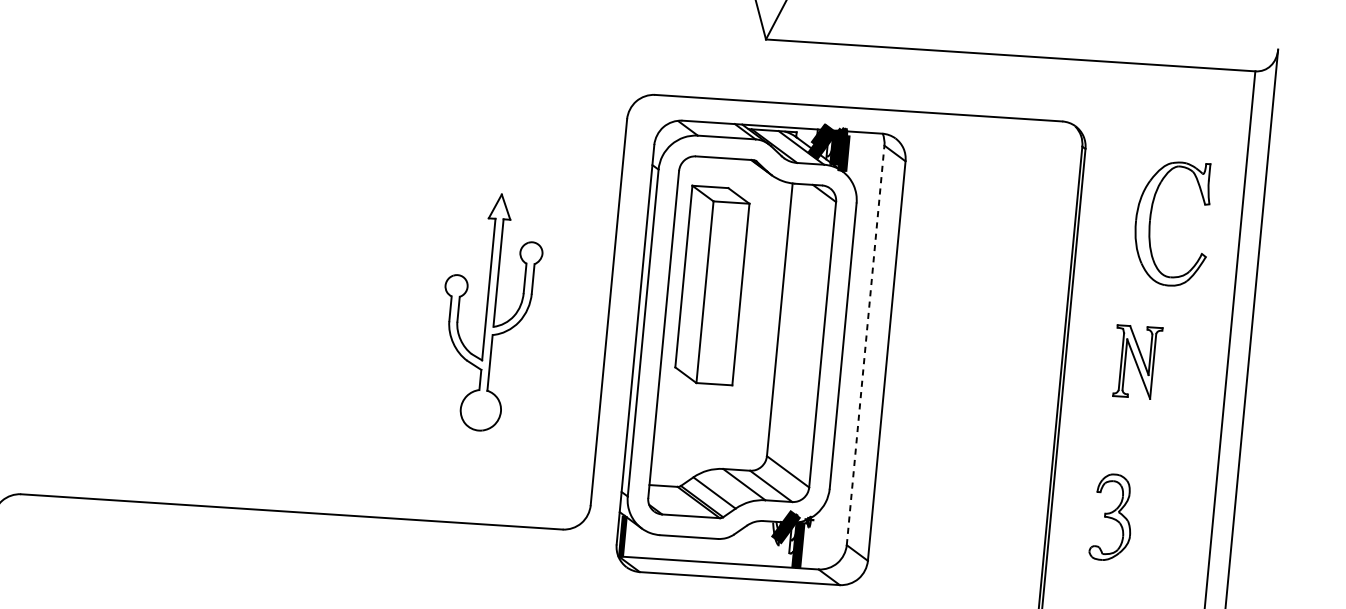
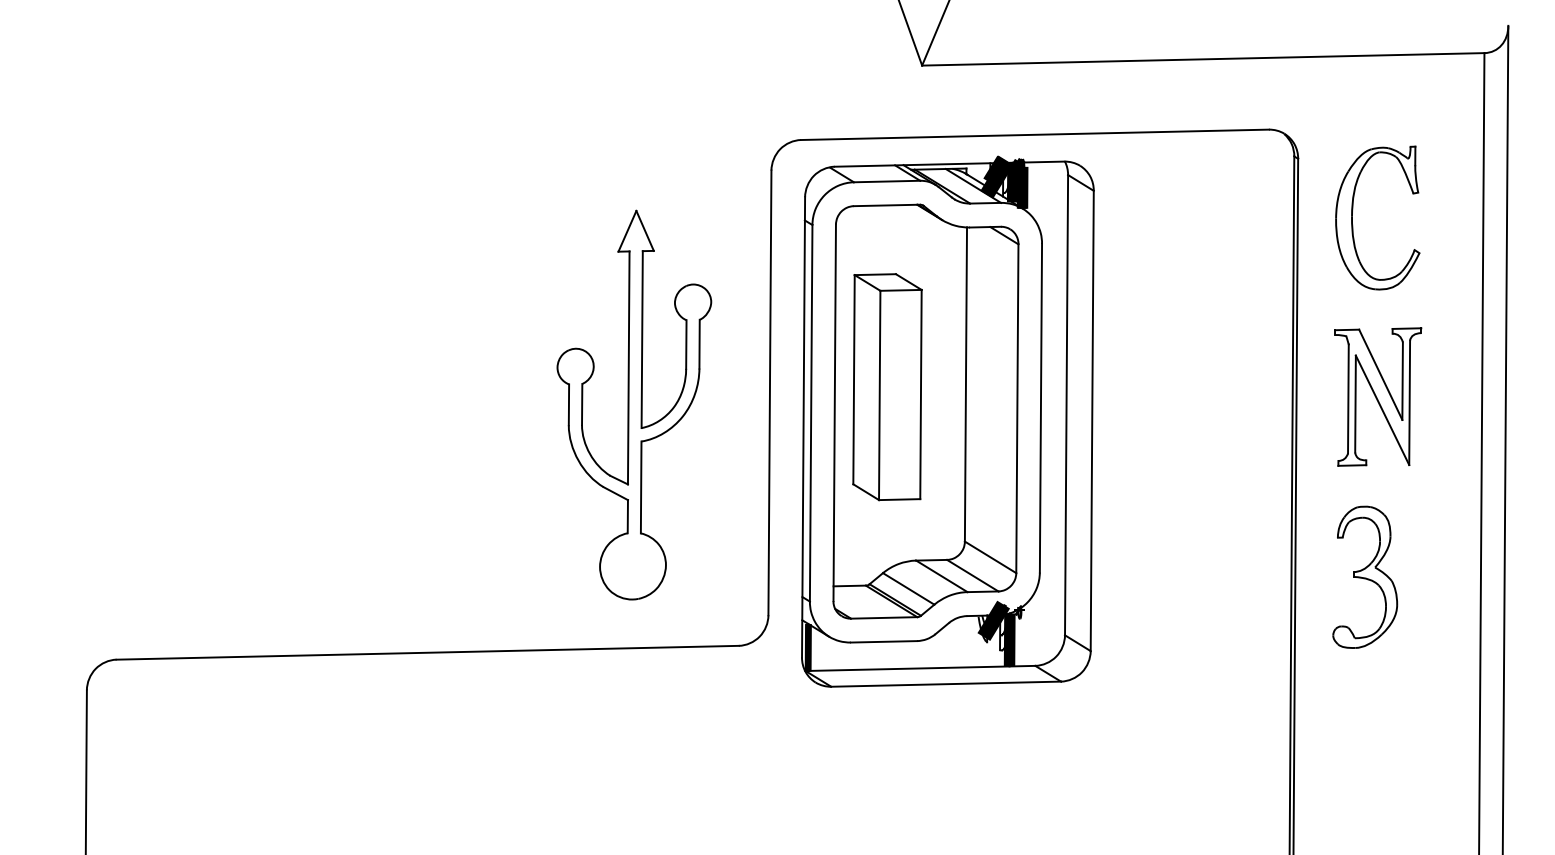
part: (1150, 220) -> (1352, 217), moved
part: (712, 285) -> (887, 387), moved
part: (490, 311) -> (634, 404), size x1.43
line: (865, 344) -> (1066, 404), dashed -> solid
part: (1137, 361) -> (1378, 396), size x1.67
part: (1112, 516) -> (1365, 576), size x1.43

